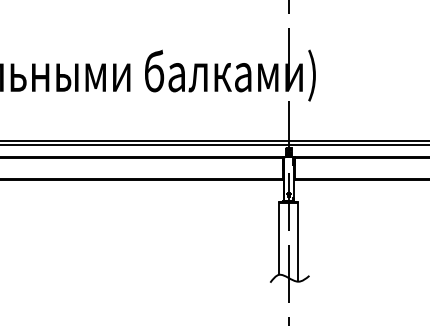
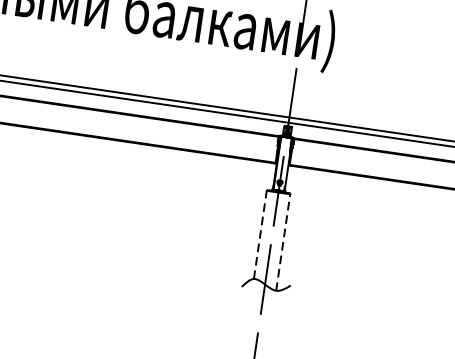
line: (292, 201) -> (283, 191), solid -> dashed

